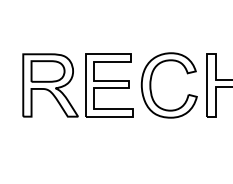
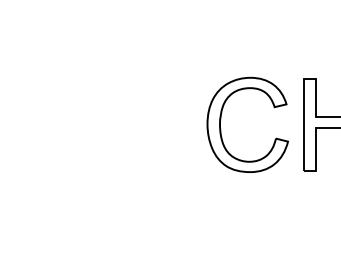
part: (70, 82) -> (103, 120), removed

